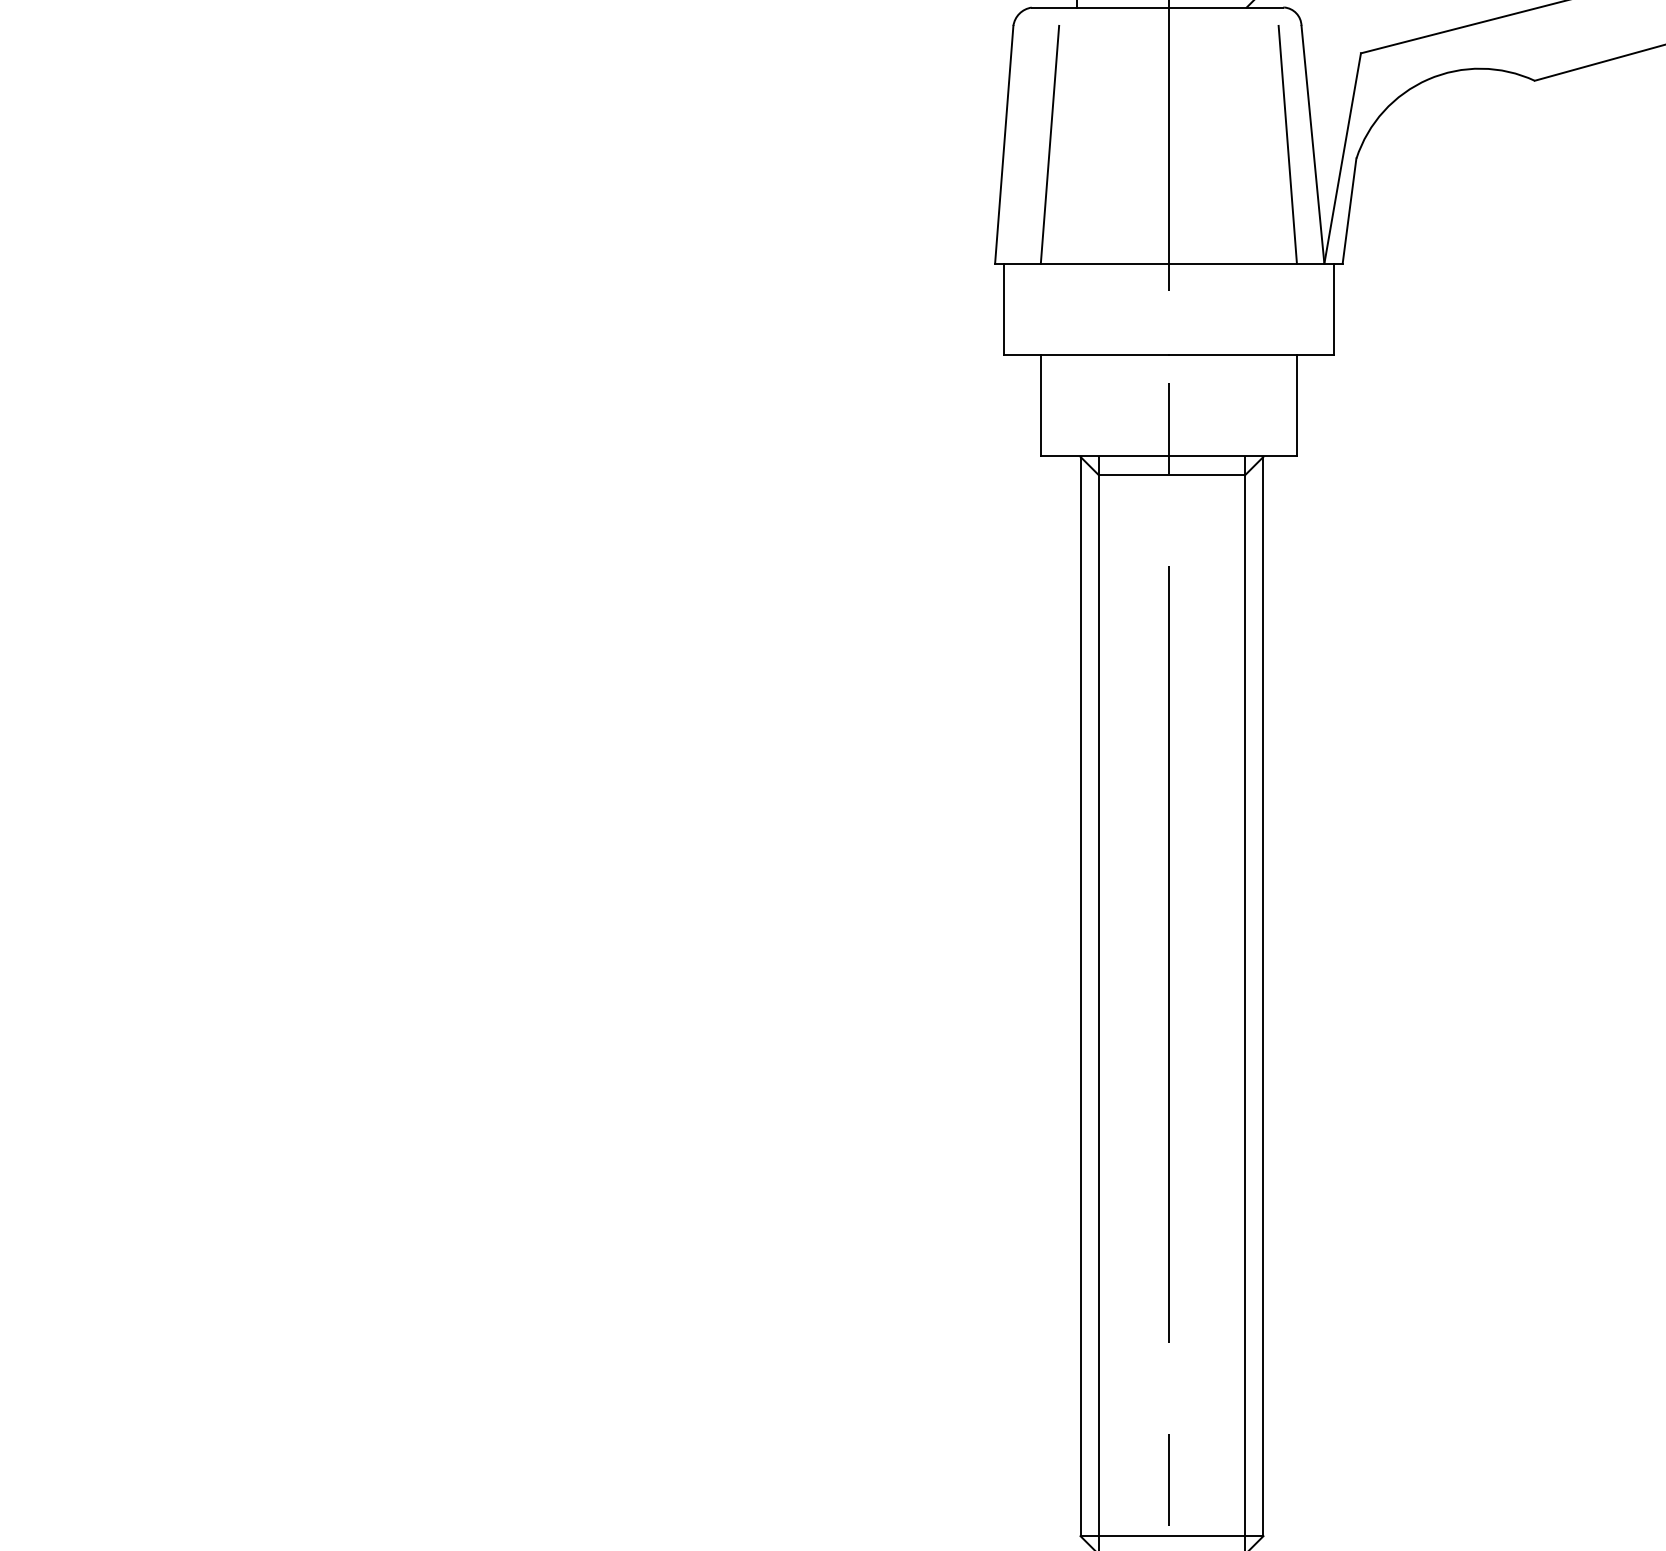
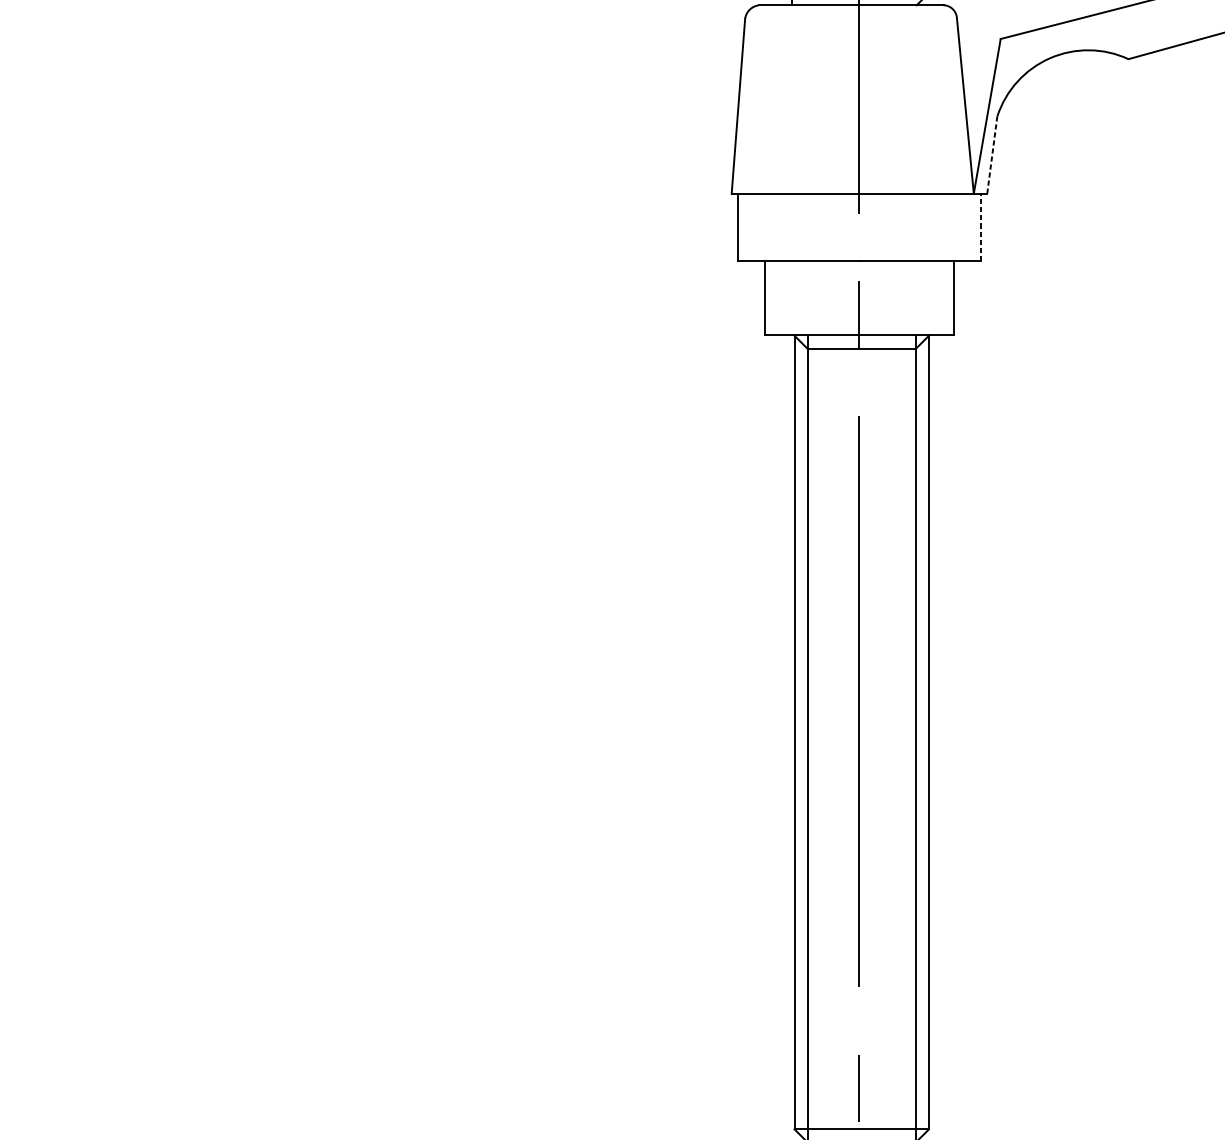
line: (1049, 144) -> (771, 106), removed
line: (1287, 144) -> (946, 106), removed
line: (1349, 210) -> (992, 154), solid -> dashed
line: (1333, 309) -> (980, 227), solid -> dashed

